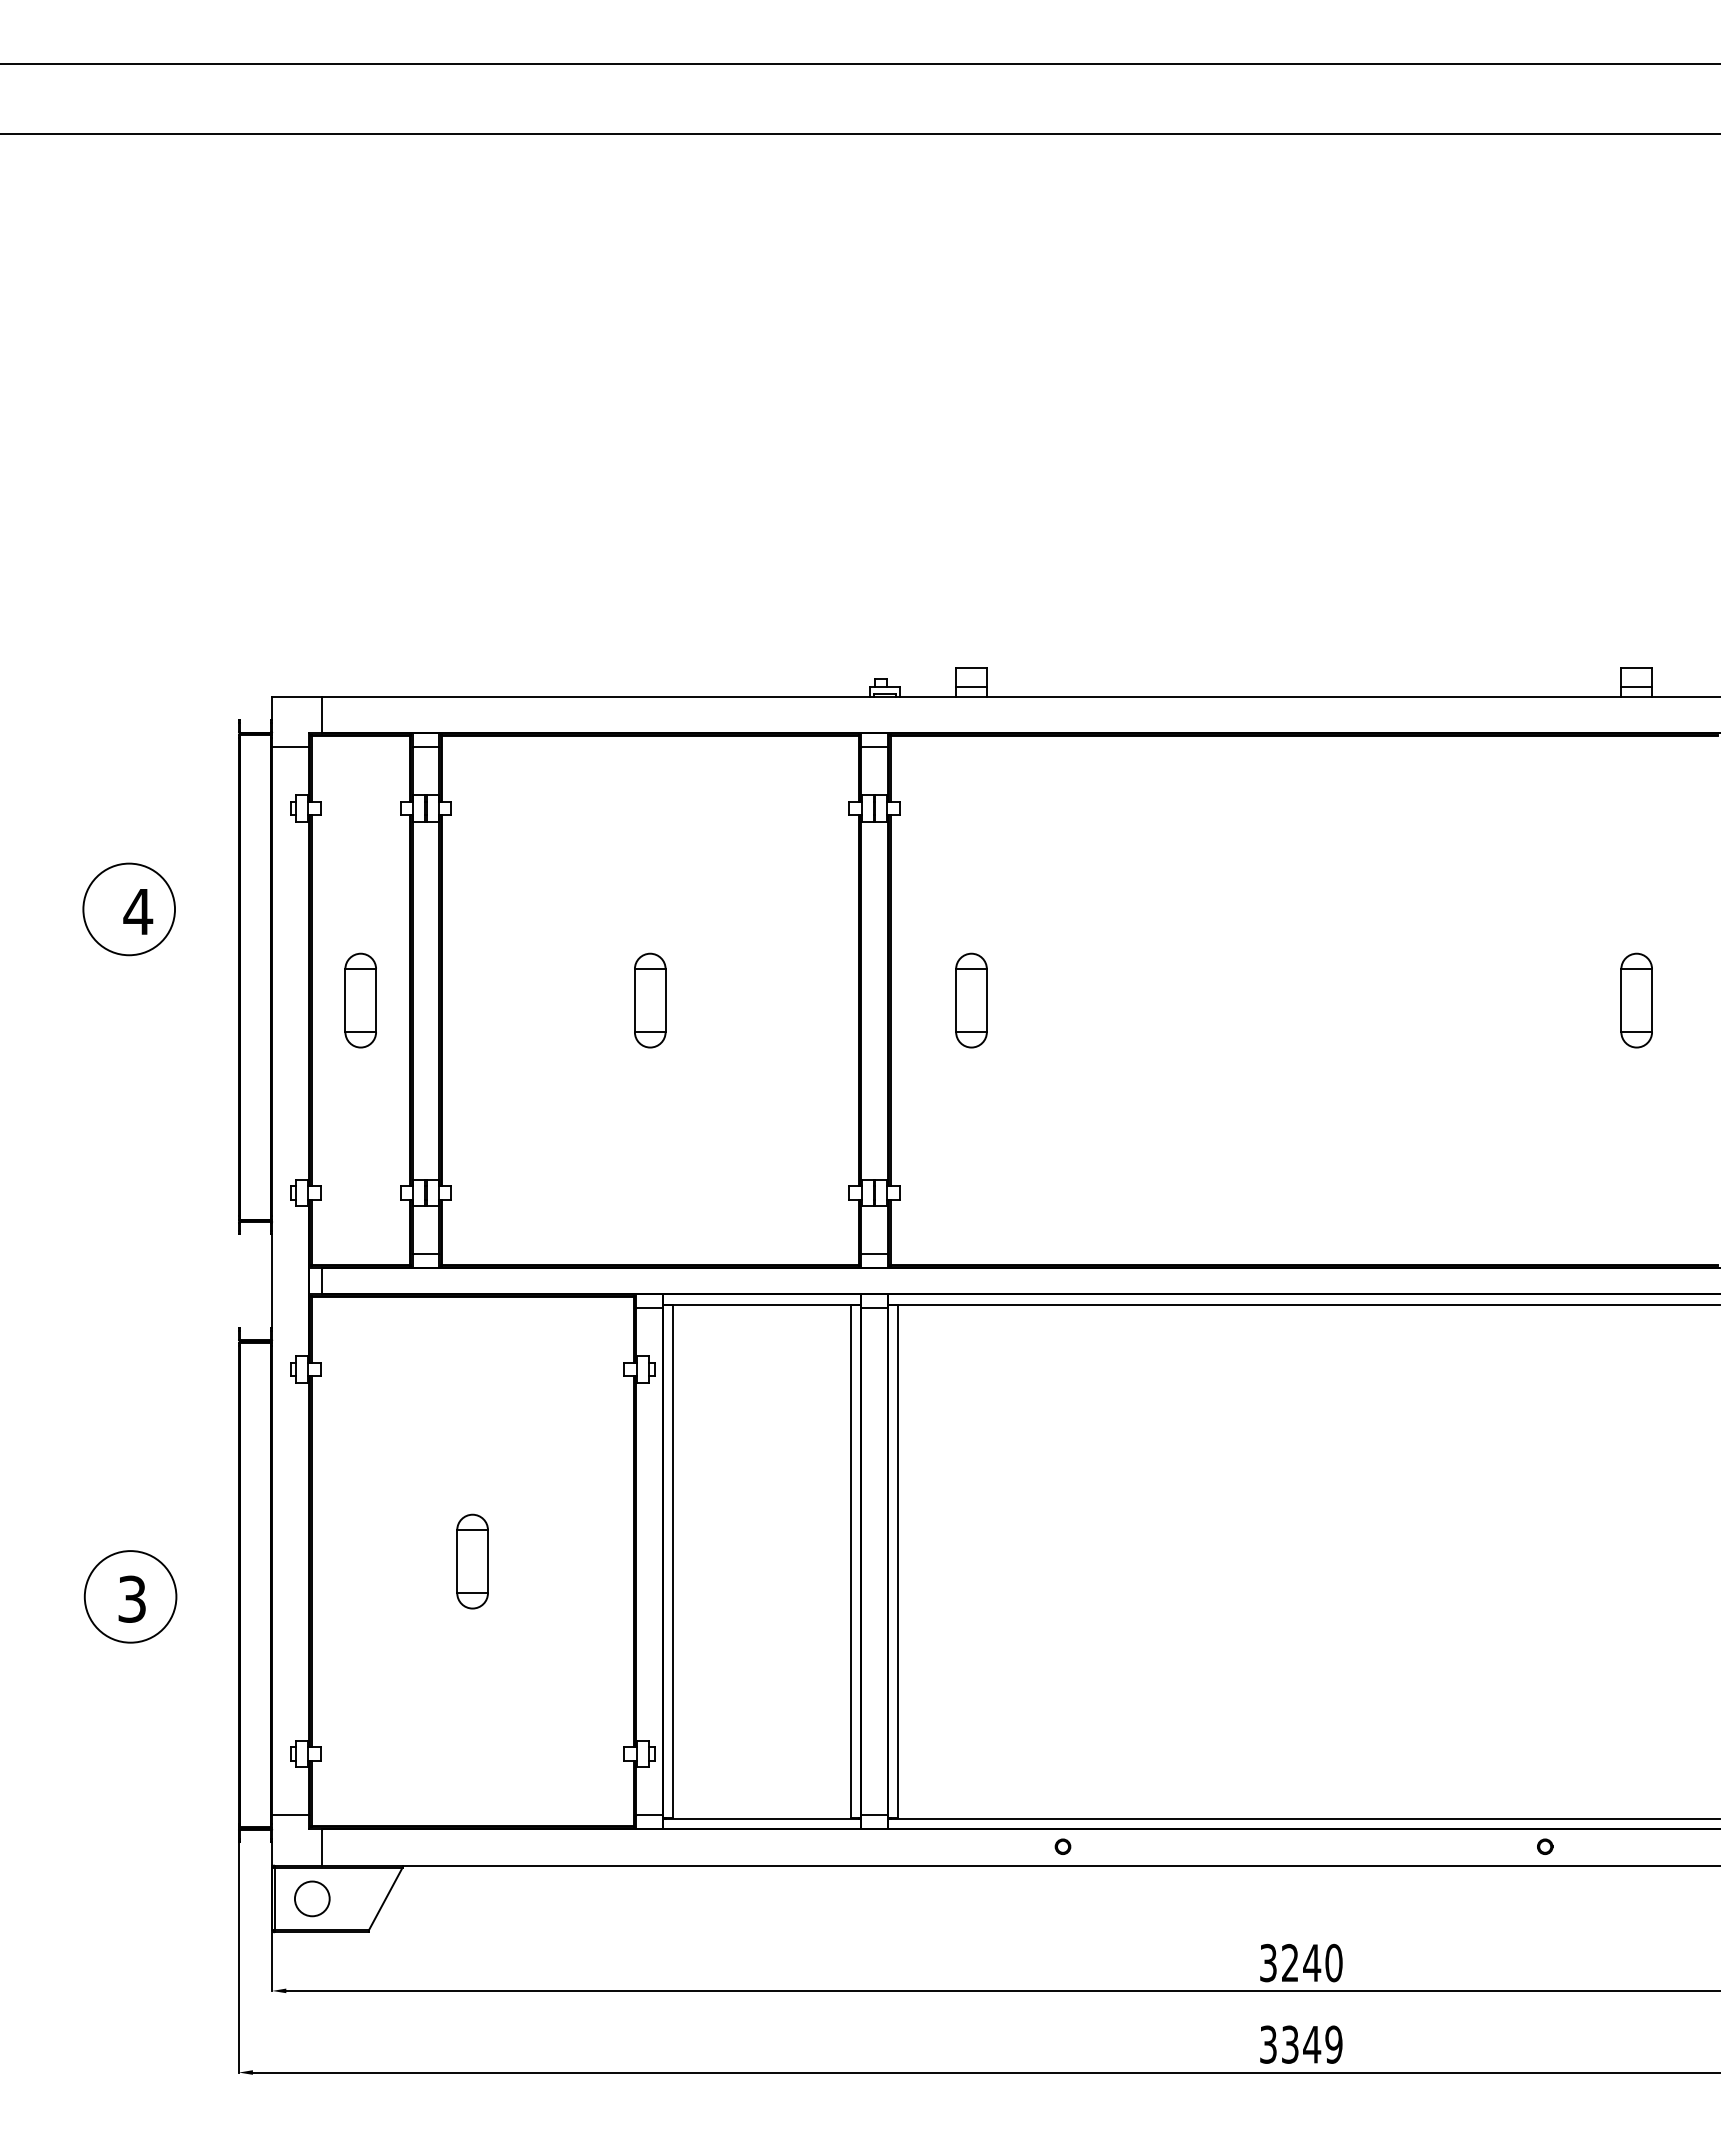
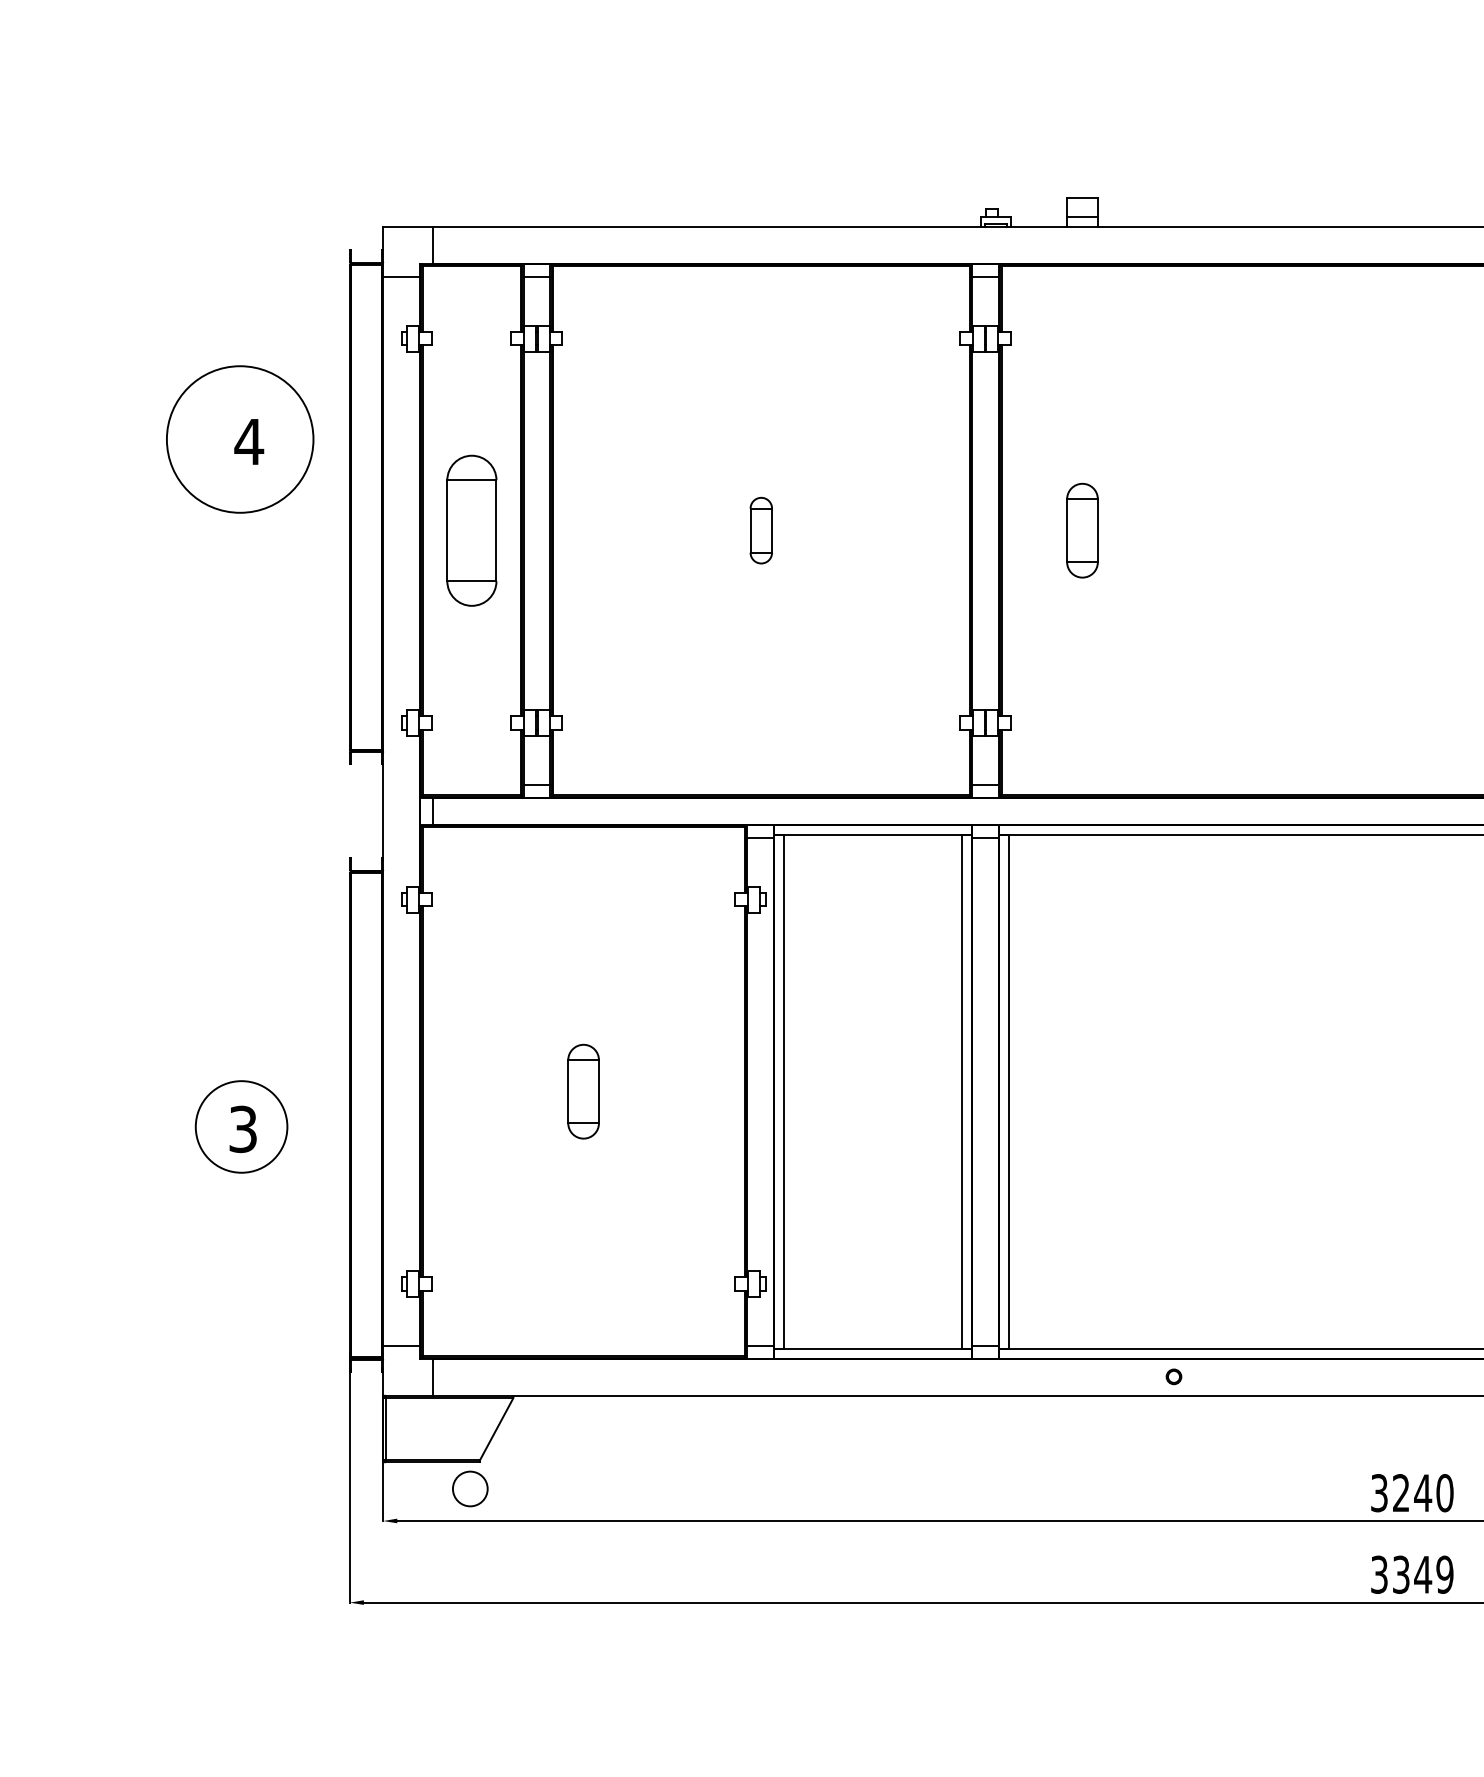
circle: (129, 909) -> (240, 439), size x1.6
part: (360, 1000) -> (471, 530), size x1.6
part: (650, 1000) -> (761, 530), size x0.7
circle: (312, 1898) -> (470, 1488), moved

